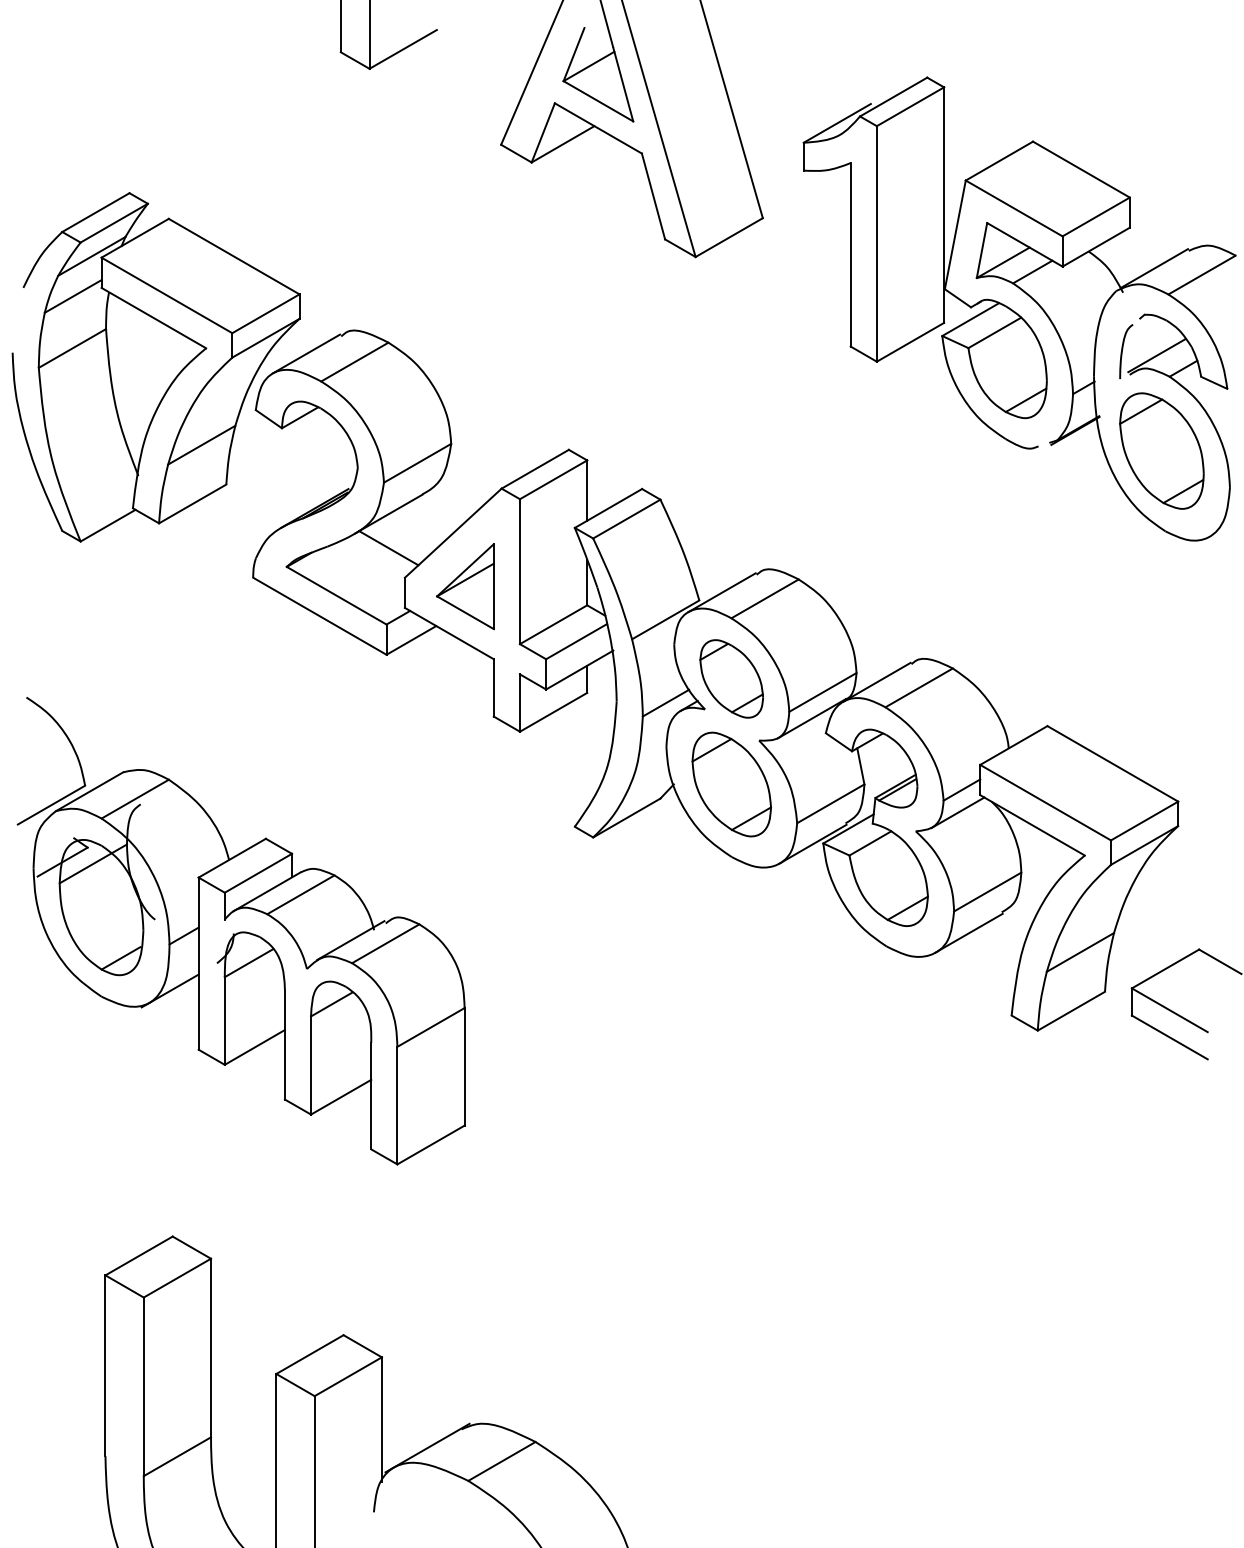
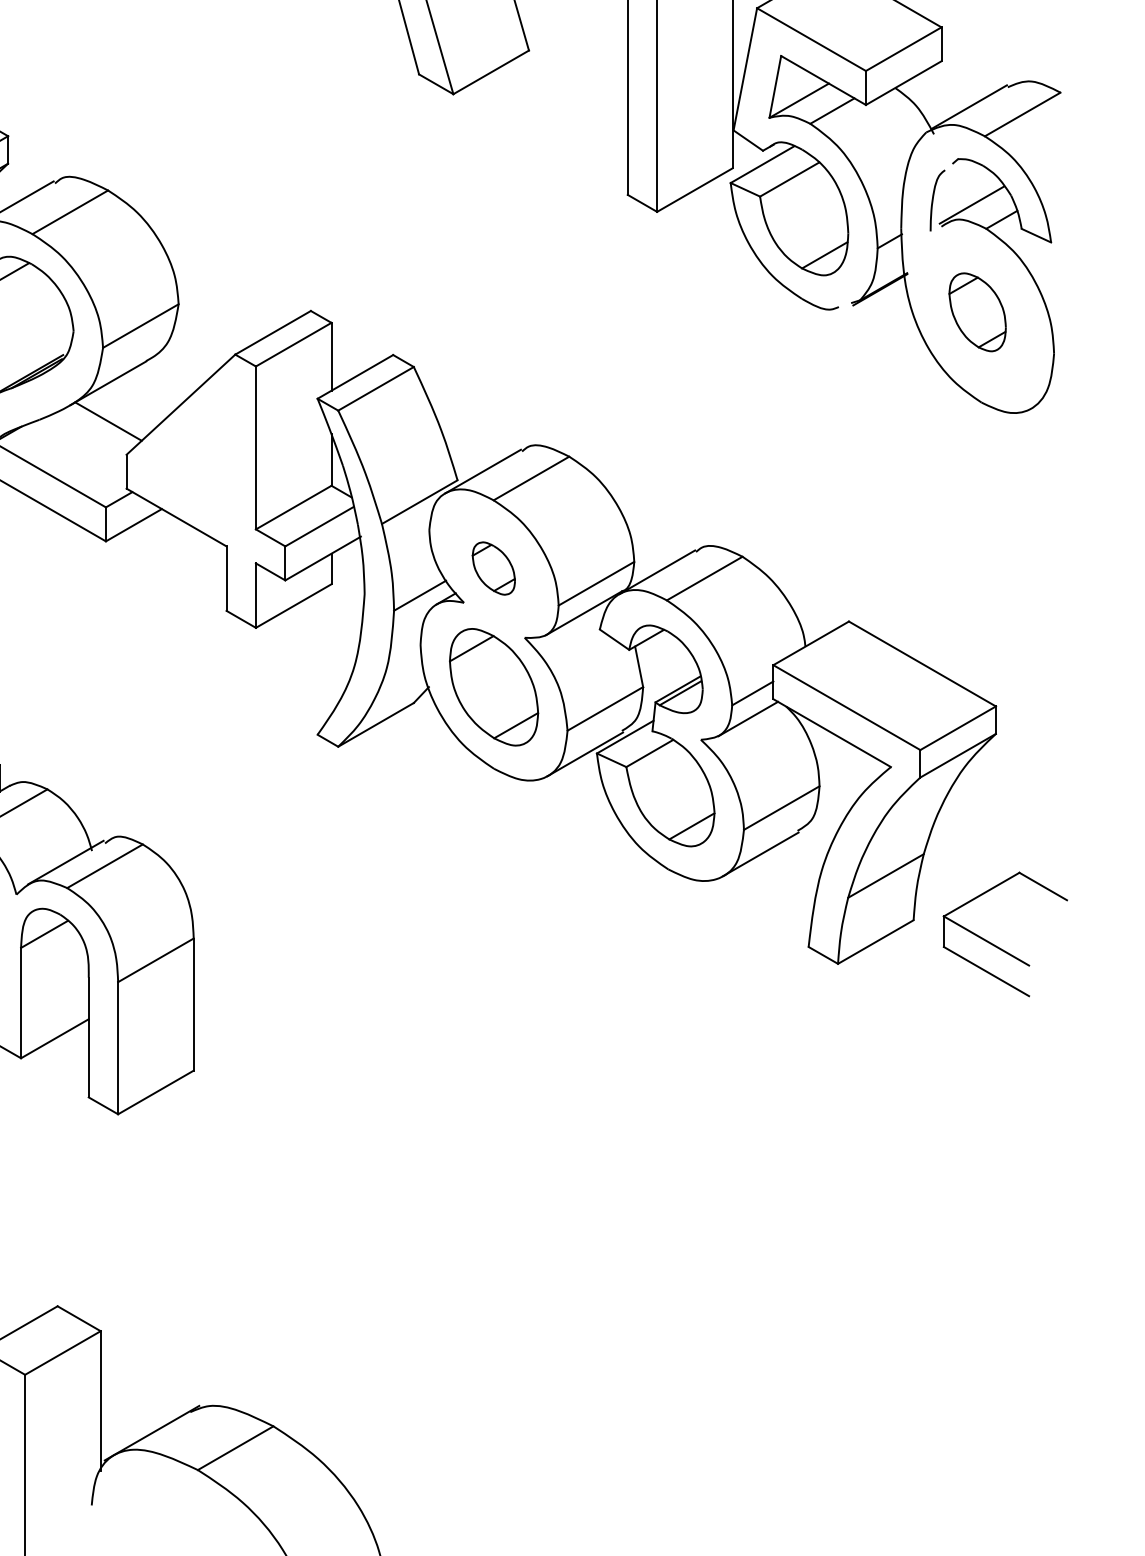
part: (1161, 450) -> (977, 311), size x0.6
part: (465, 586) -> (194, 464), removed
part: (731, 678) -> (493, 568), size x0.6

